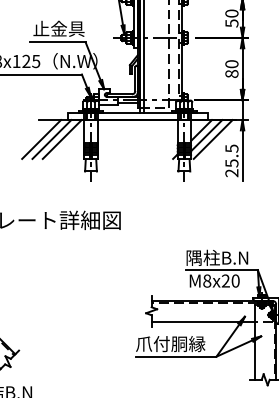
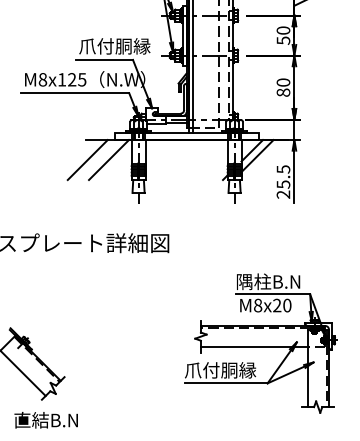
text: (67, 29) -> (114, 46), 止金具 -> 爪付胴縁
line: (52, 139) -> (98, 160), removed
line: (213, 139) -> (264, 160), removed

